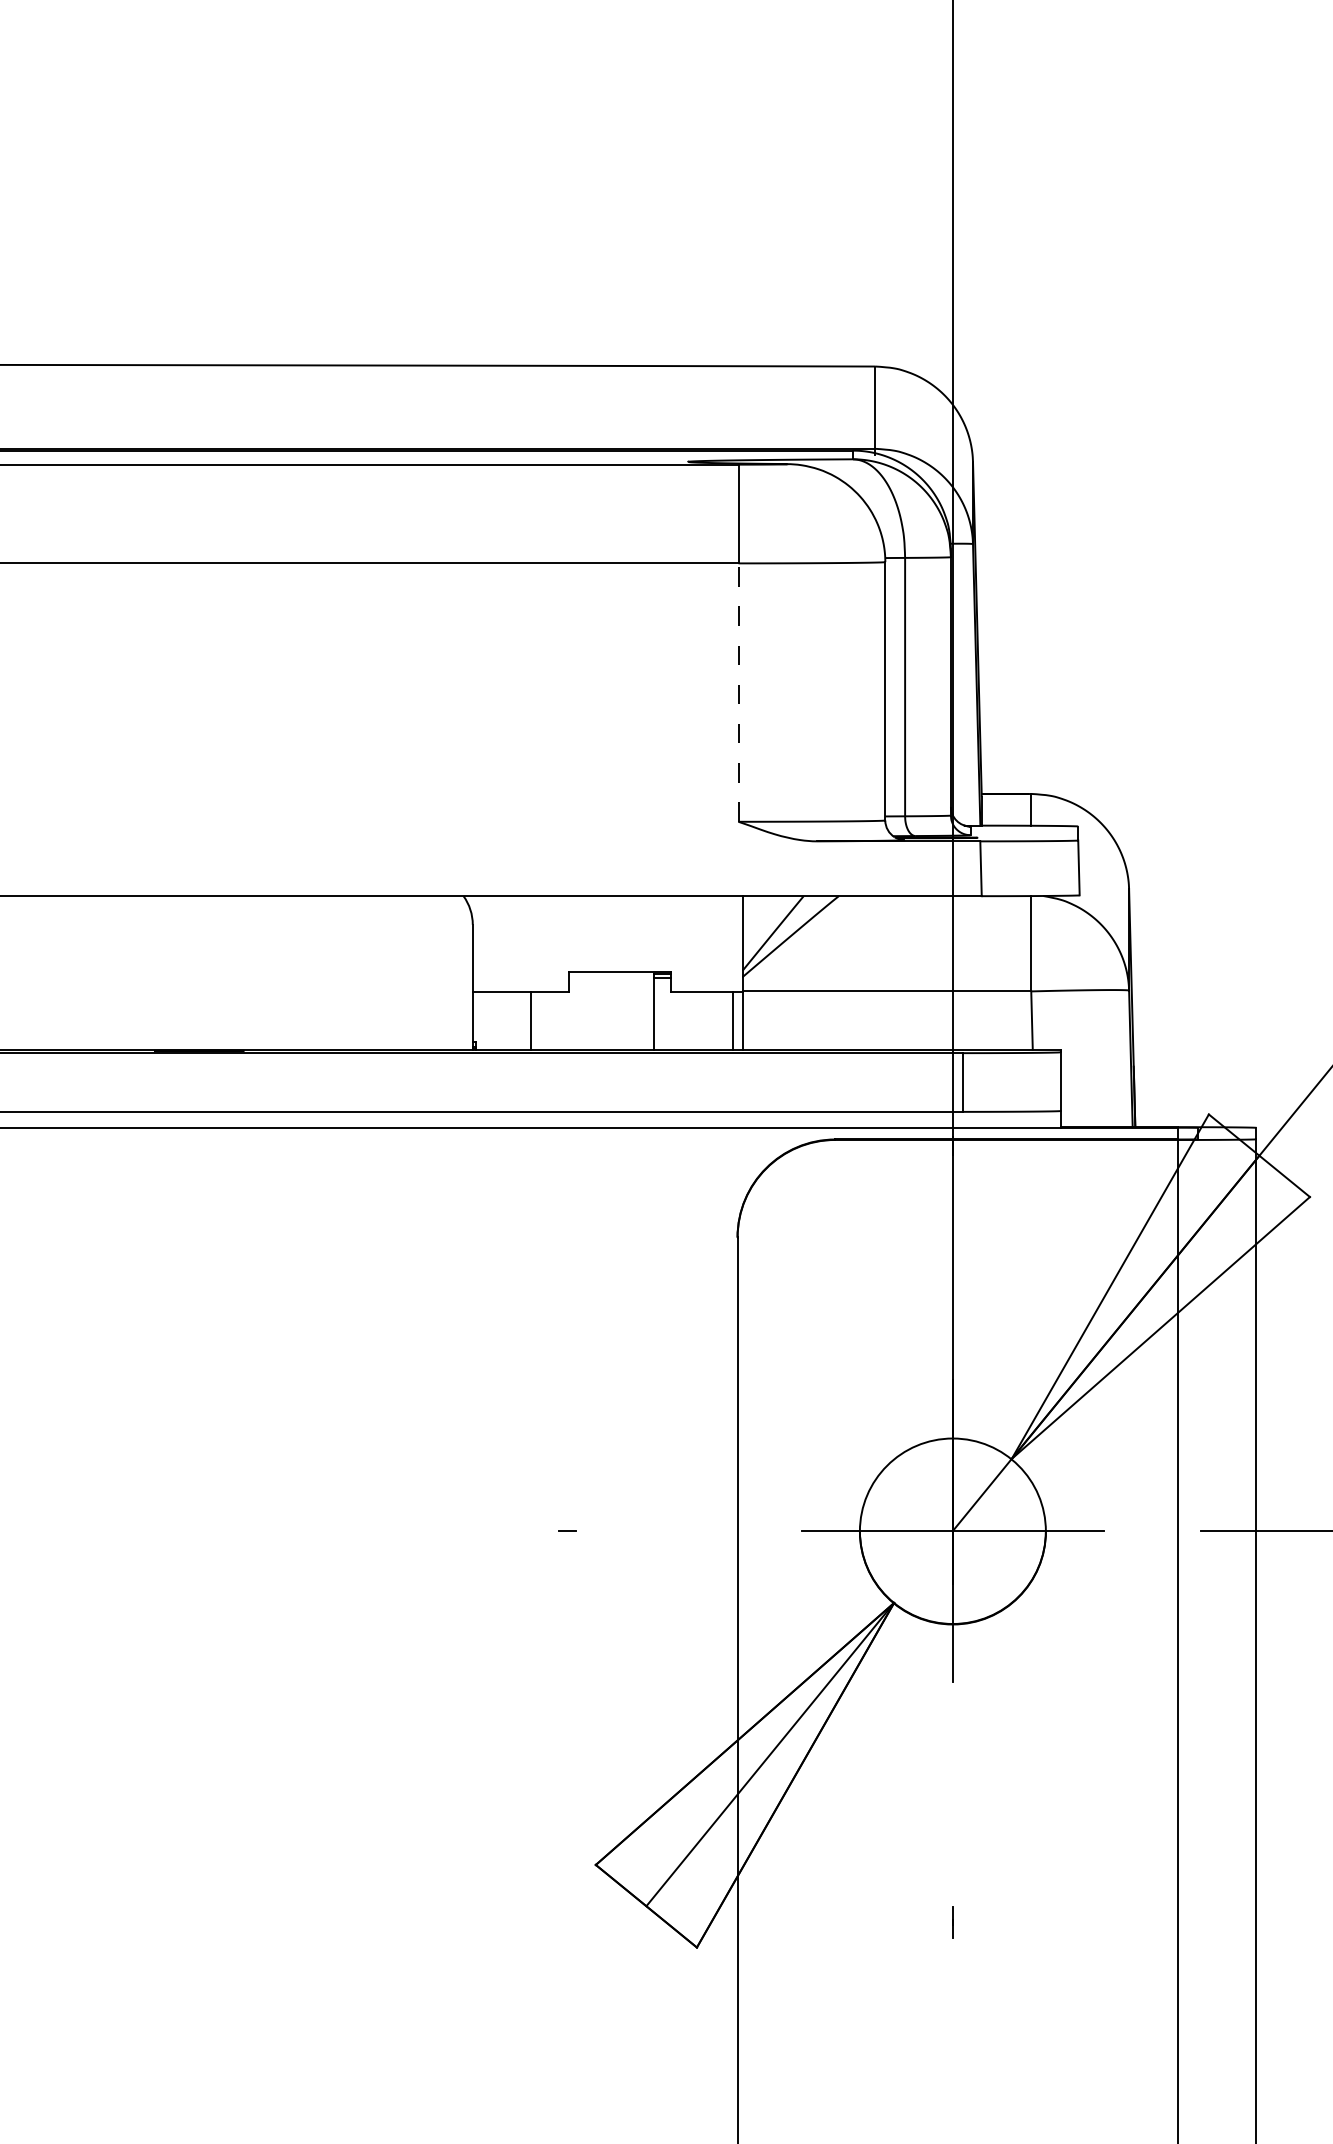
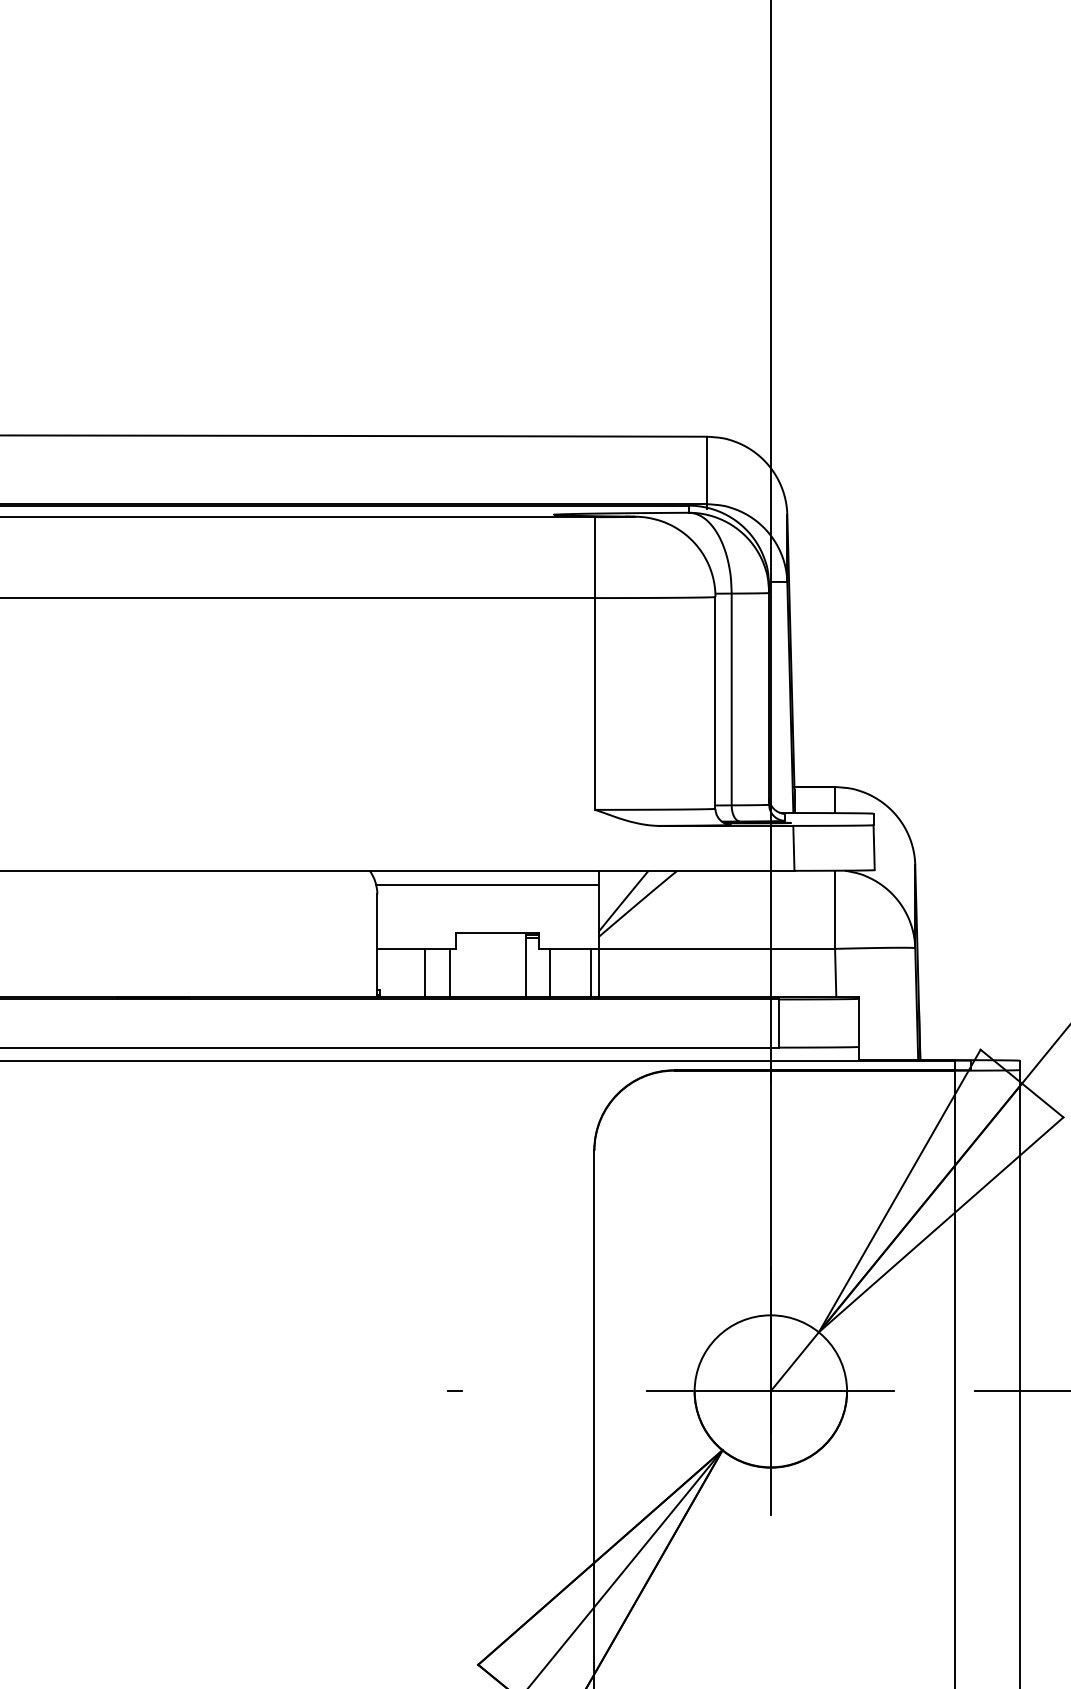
line: (738, 692) -> (595, 703), dashed -> solid
line: (606, 913) -> (486, 885), added
line: (561, 1020) -> (450, 972), added
line: (683, 1020) -> (550, 972), added

